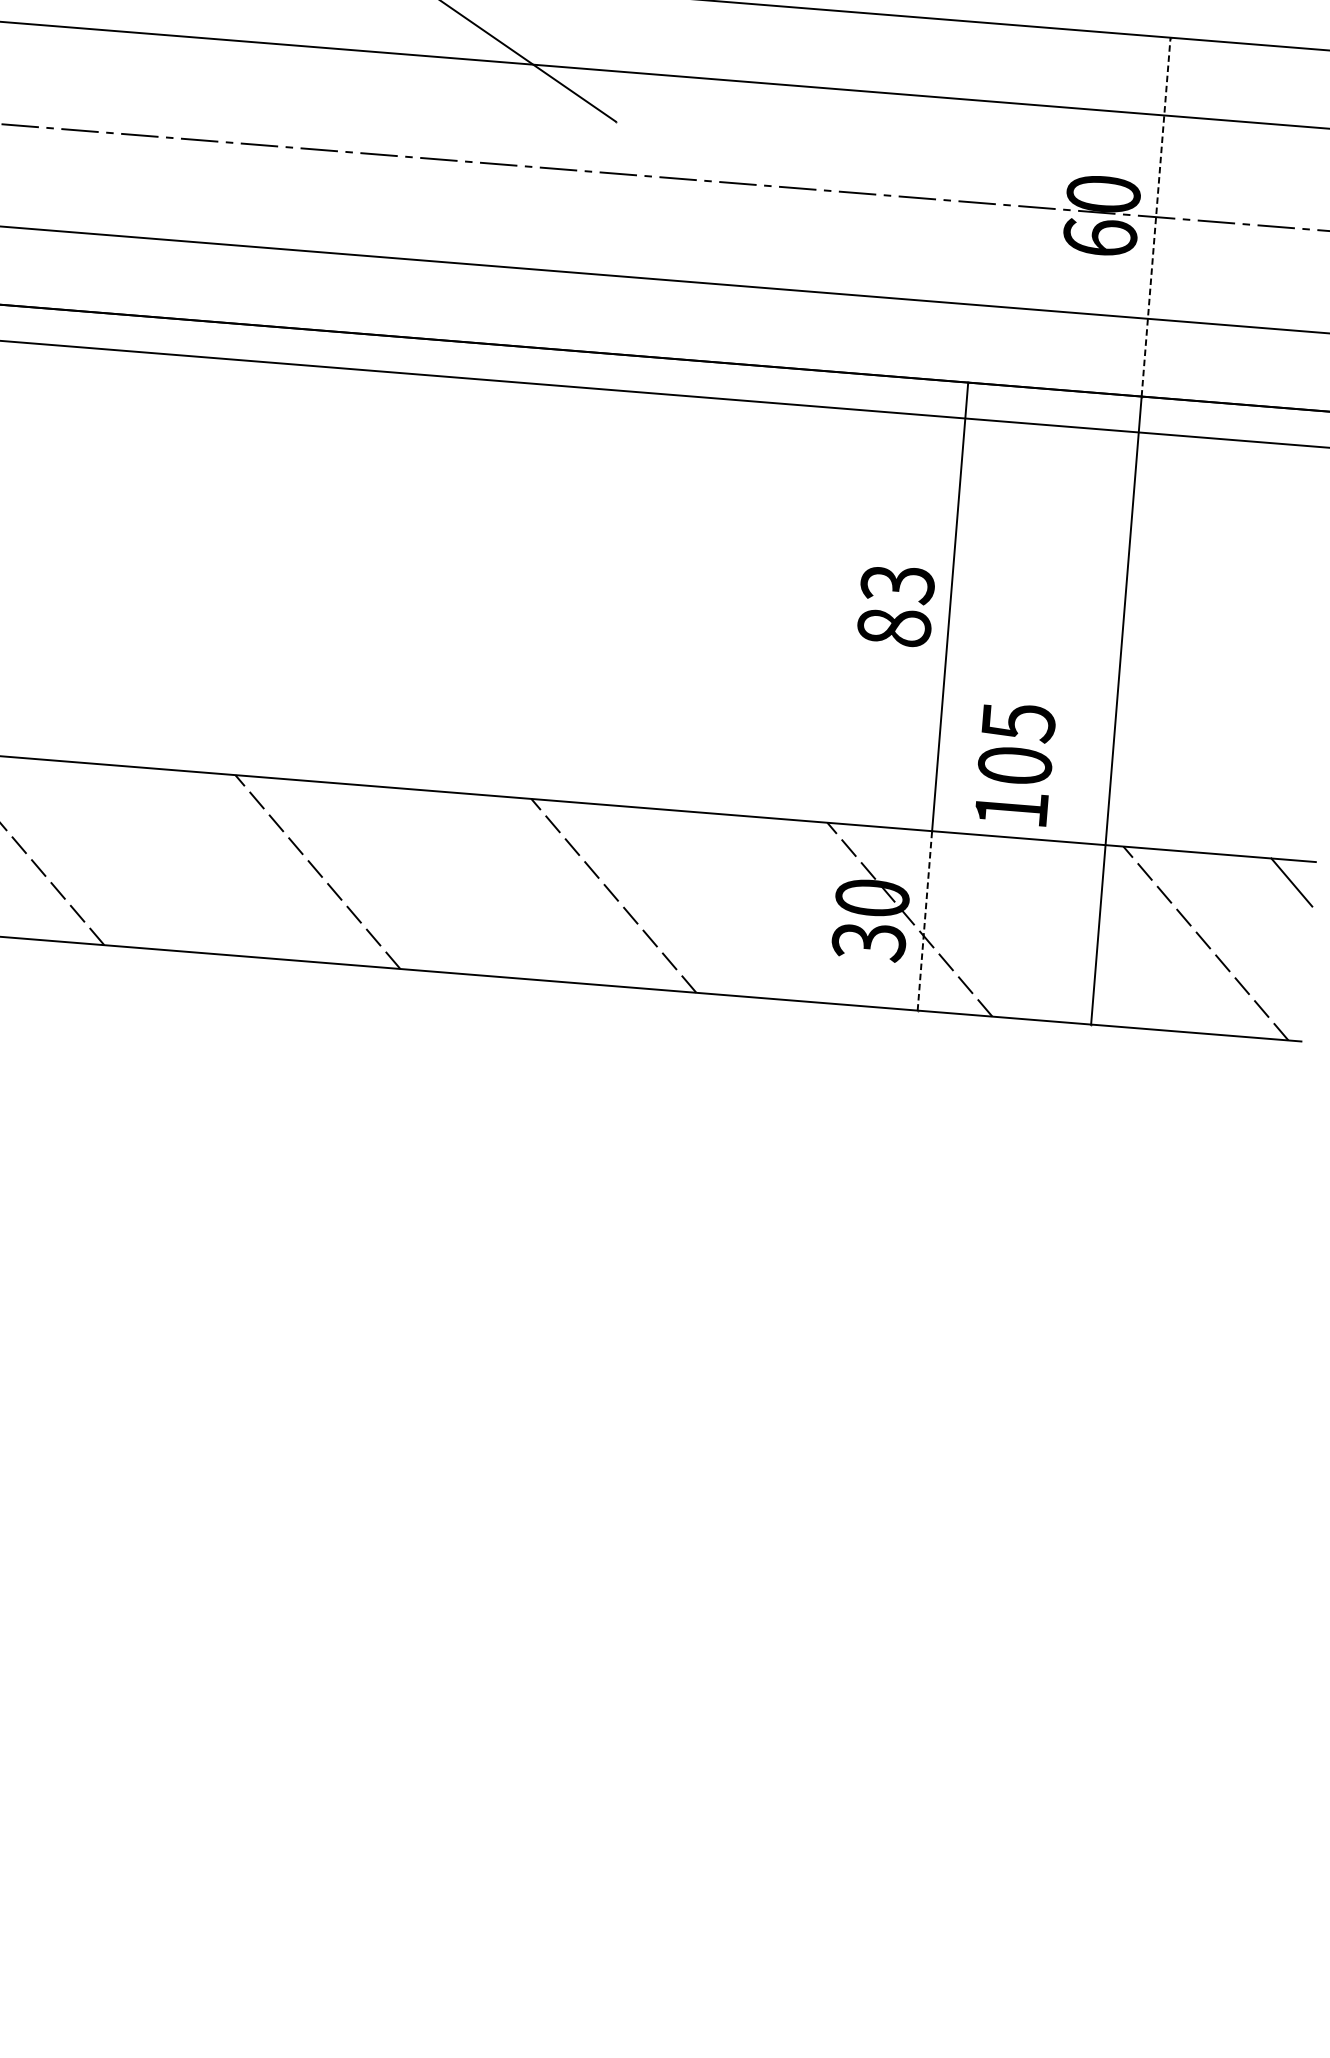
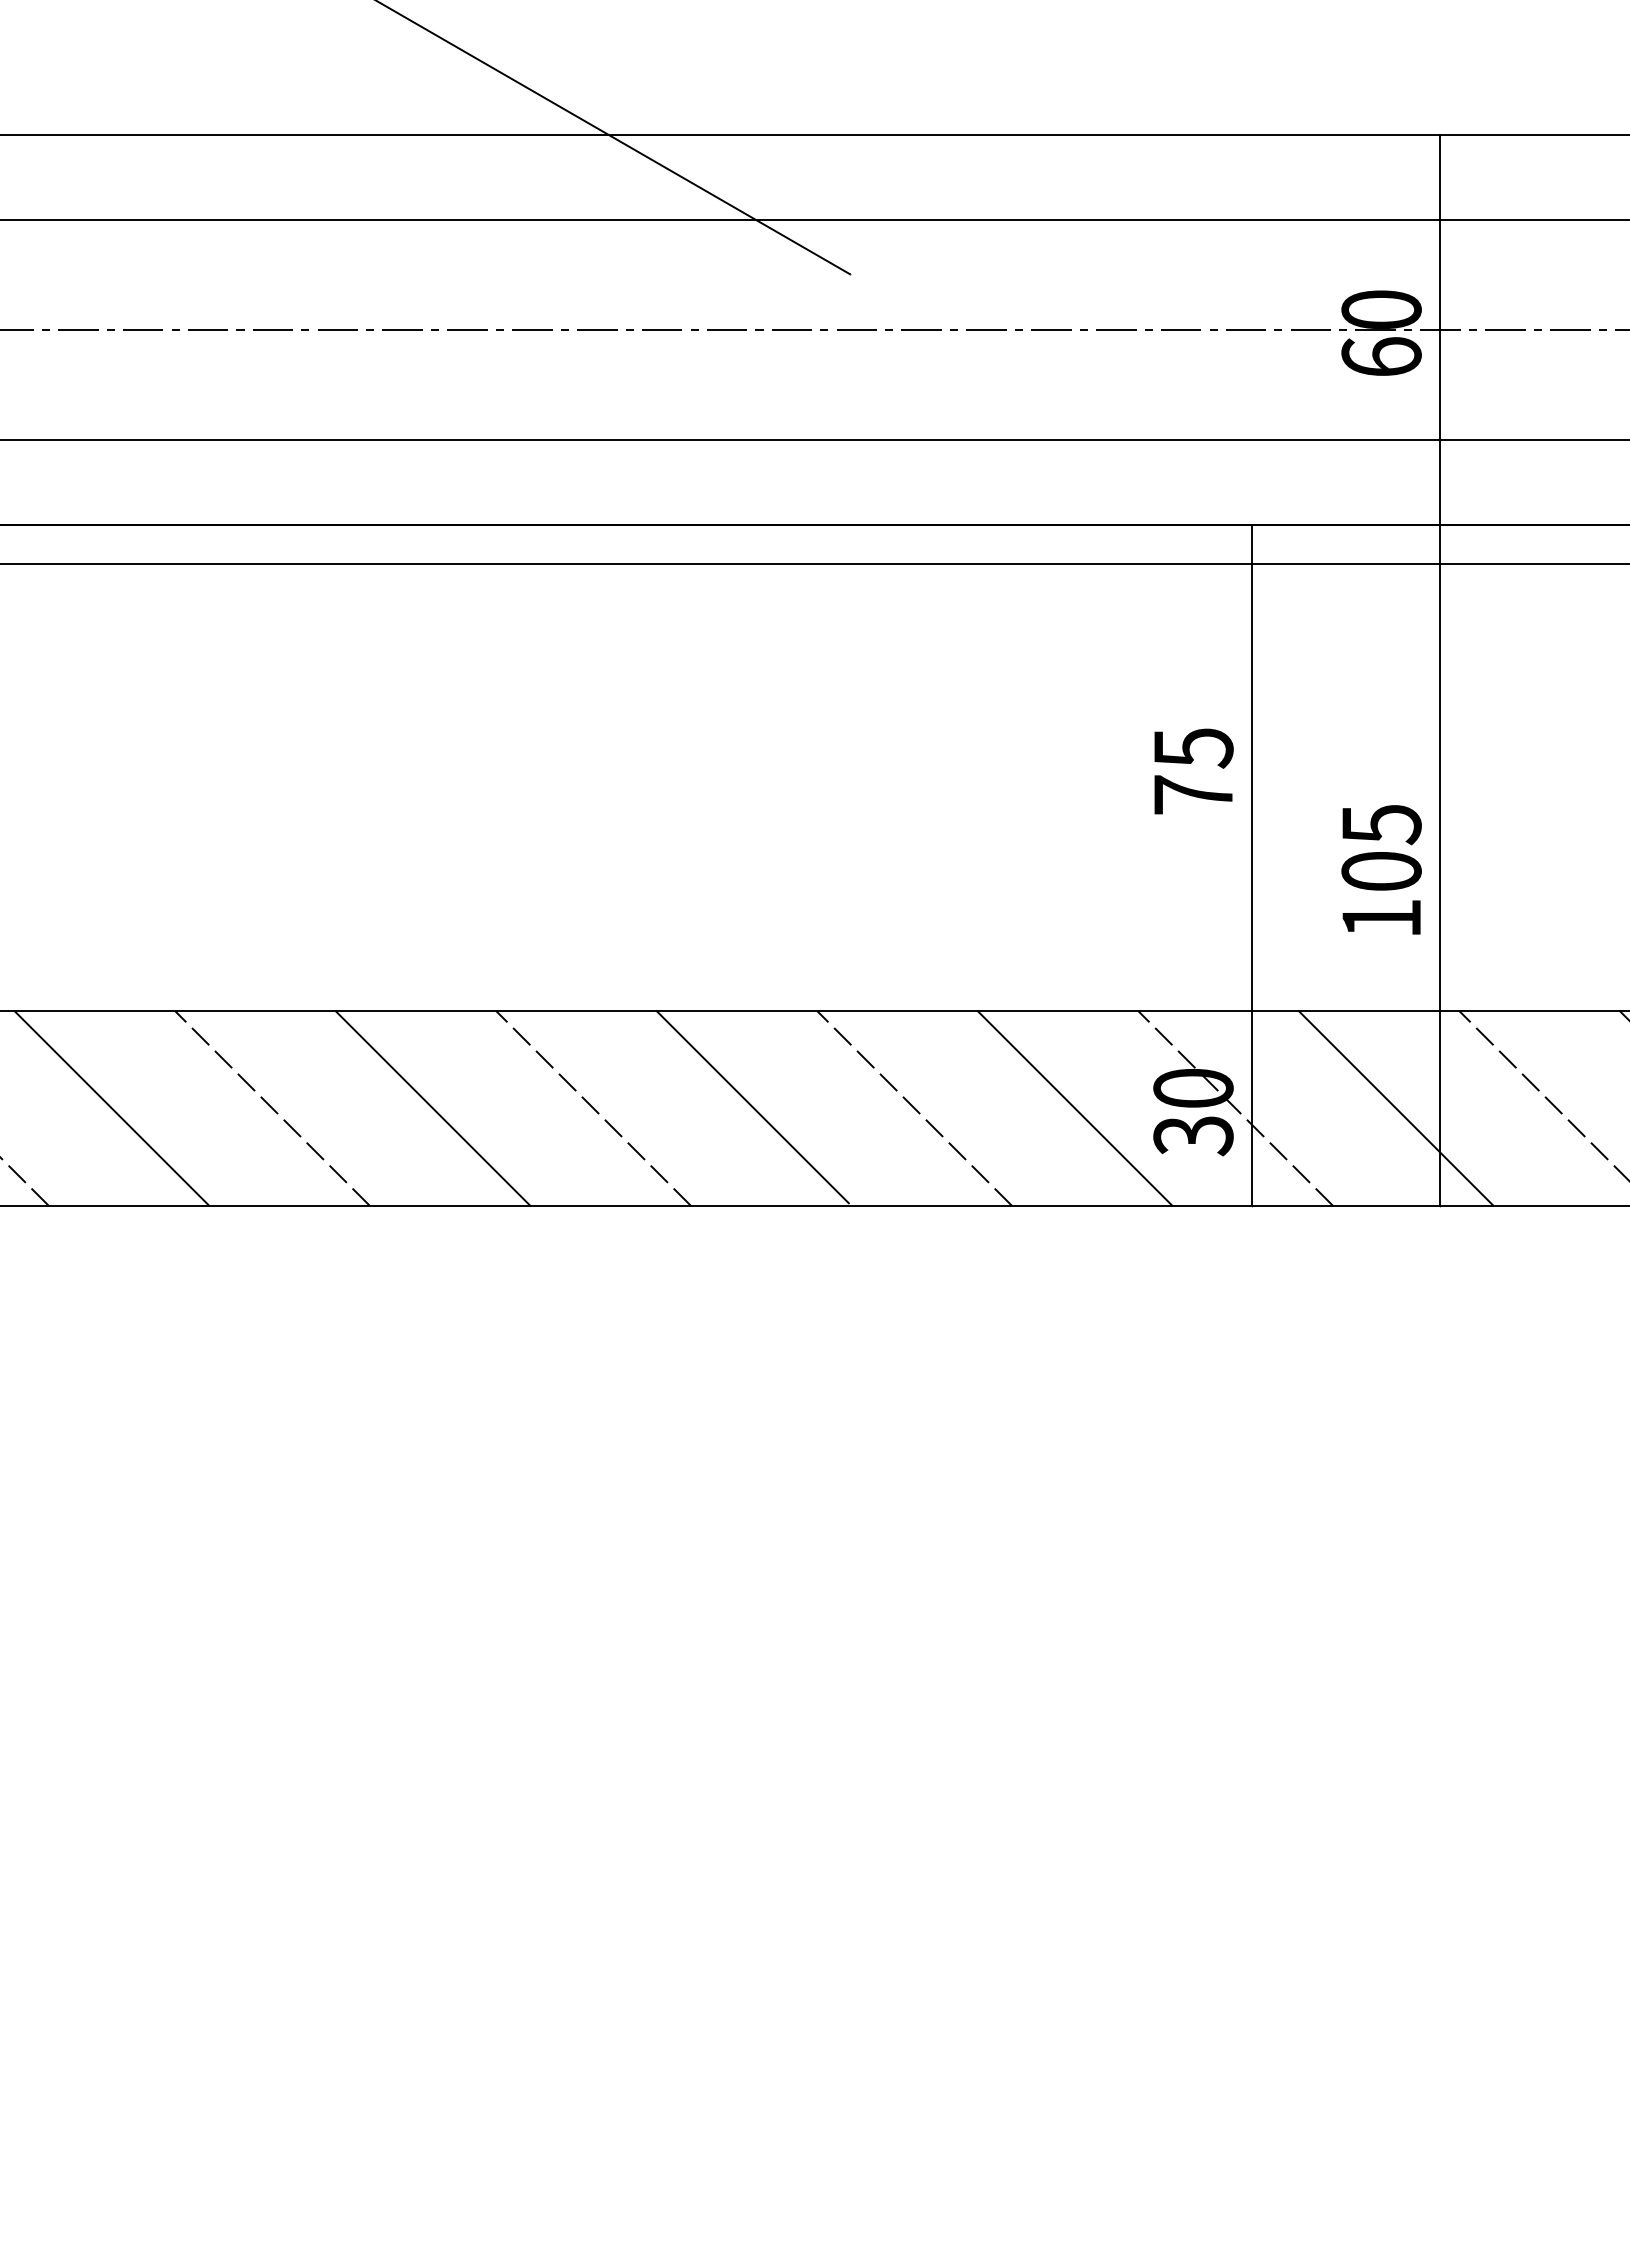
line: (1156, 217) -> (1440, 330), dashed -> solid
text: (896, 605) -> (1193, 771), 83 -> 75
text: (1015, 763) -> (1381, 869), moved
line: (169, 860) -> (432, 1108), added
line: (464, 882) -> (752, 1107), added
line: (761, 907) -> (1074, 1108), added
line: (924, 919) -> (1251, 1107), dashed -> solid
line: (1057, 931) -> (1395, 1108), added

